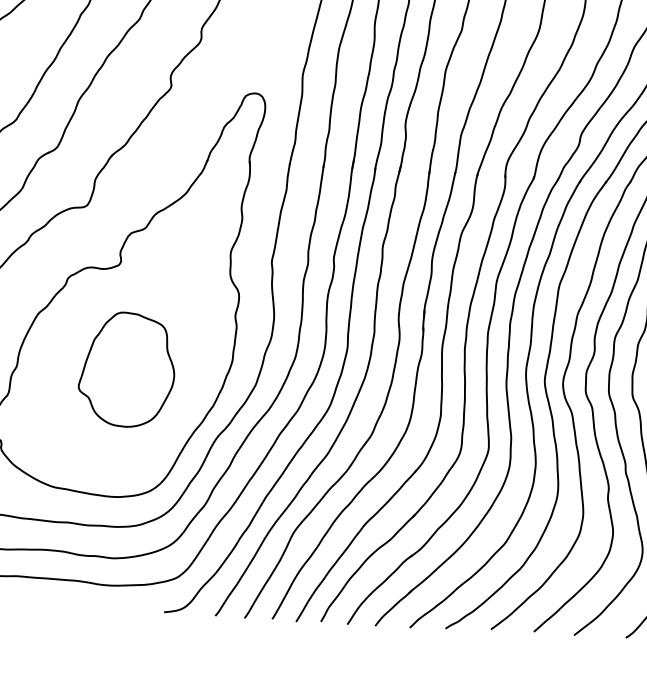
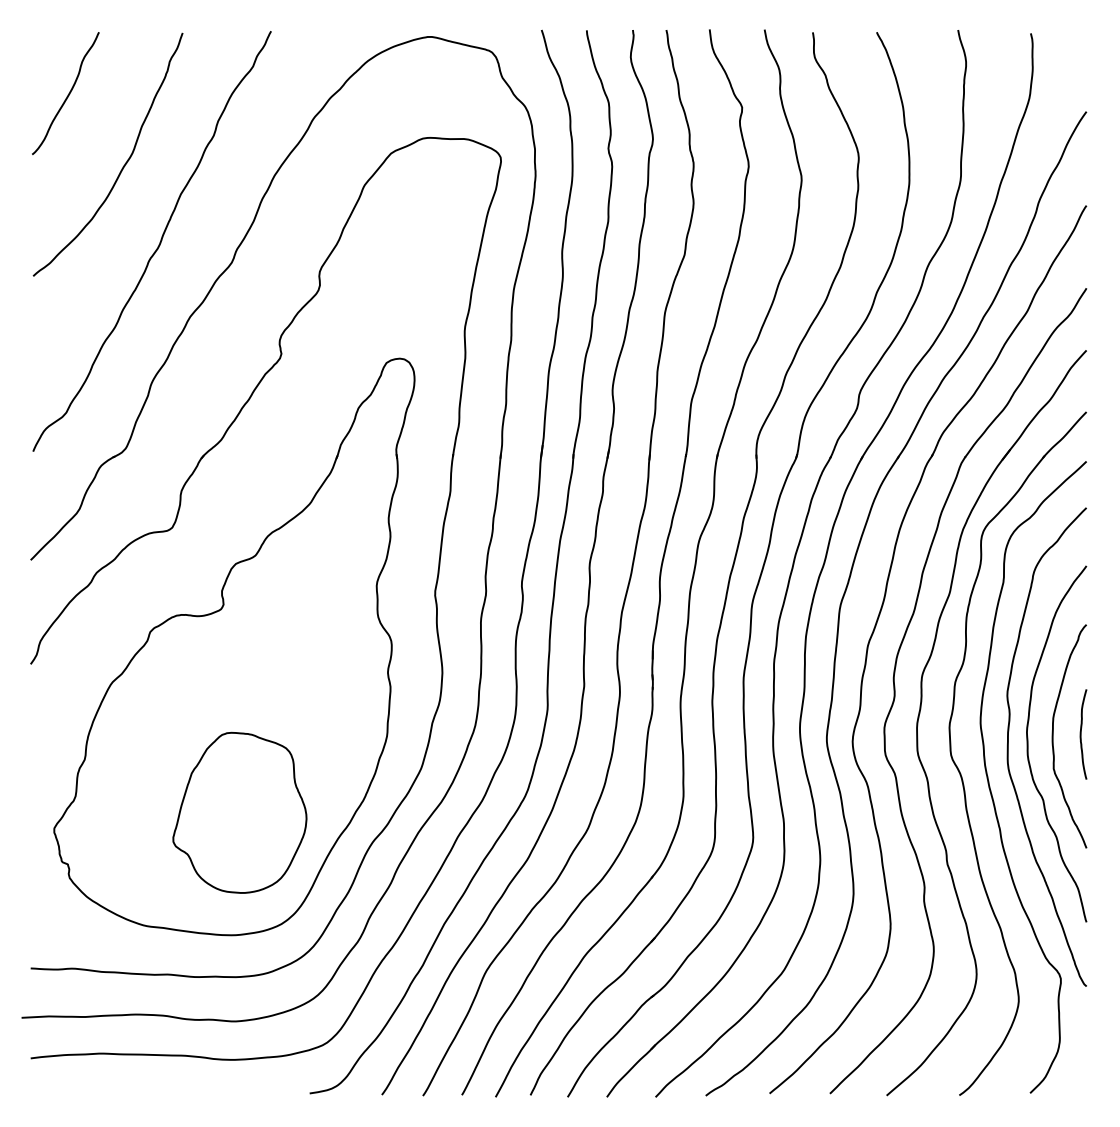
part: (126, 369) -> (239, 812), moved

